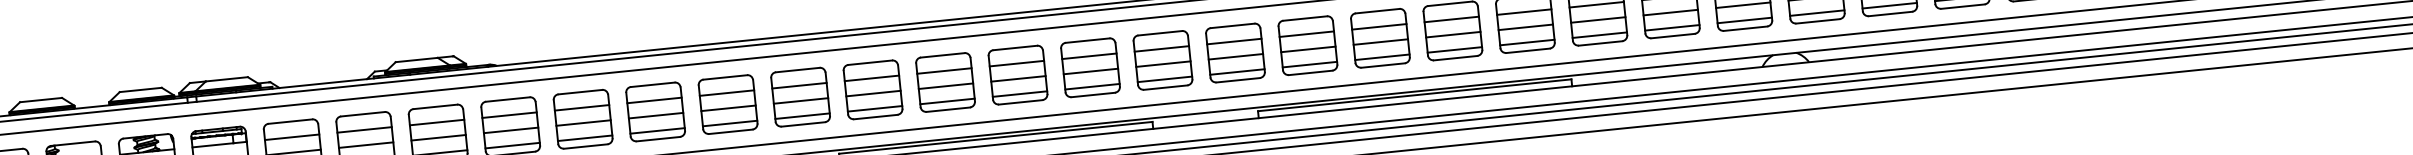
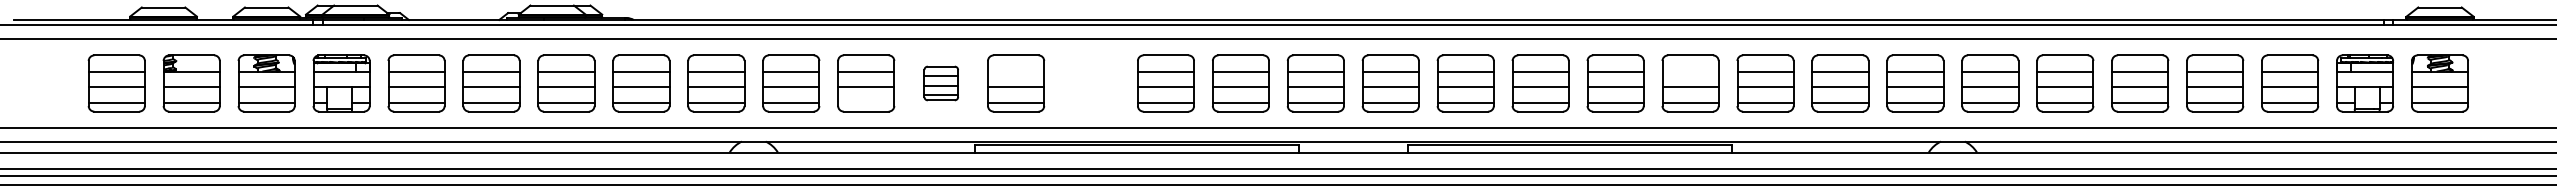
line: (1524, 11) -> (1690, 71), removed
line: (872, 78) -> (1016, 71), removed
part: (944, 82) -> (1090, 83), removed
part: (800, 97) -> (941, 83), size x0.6
line: (730, 123) -> (866, 103), removed

